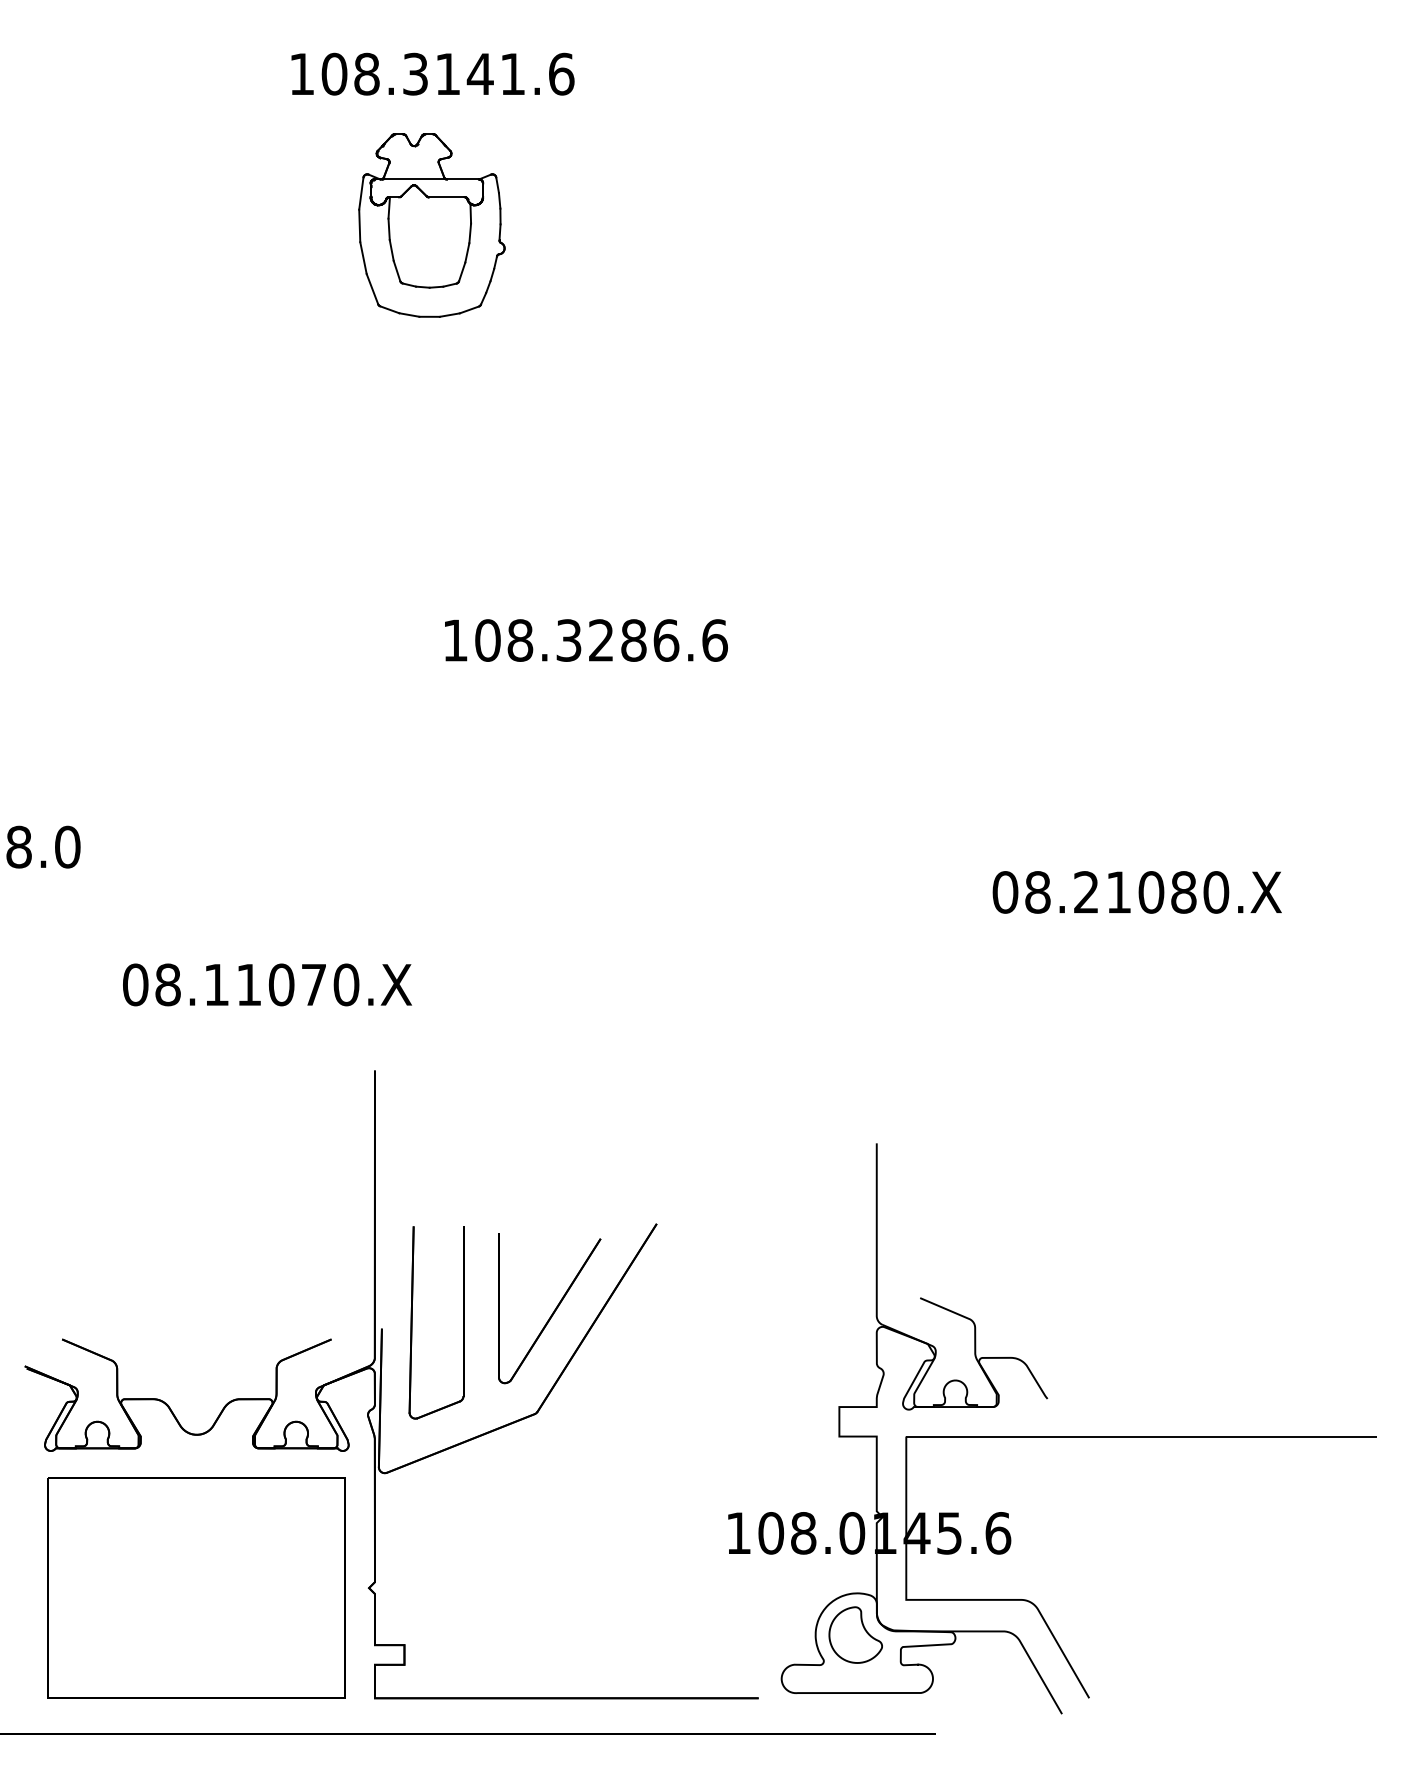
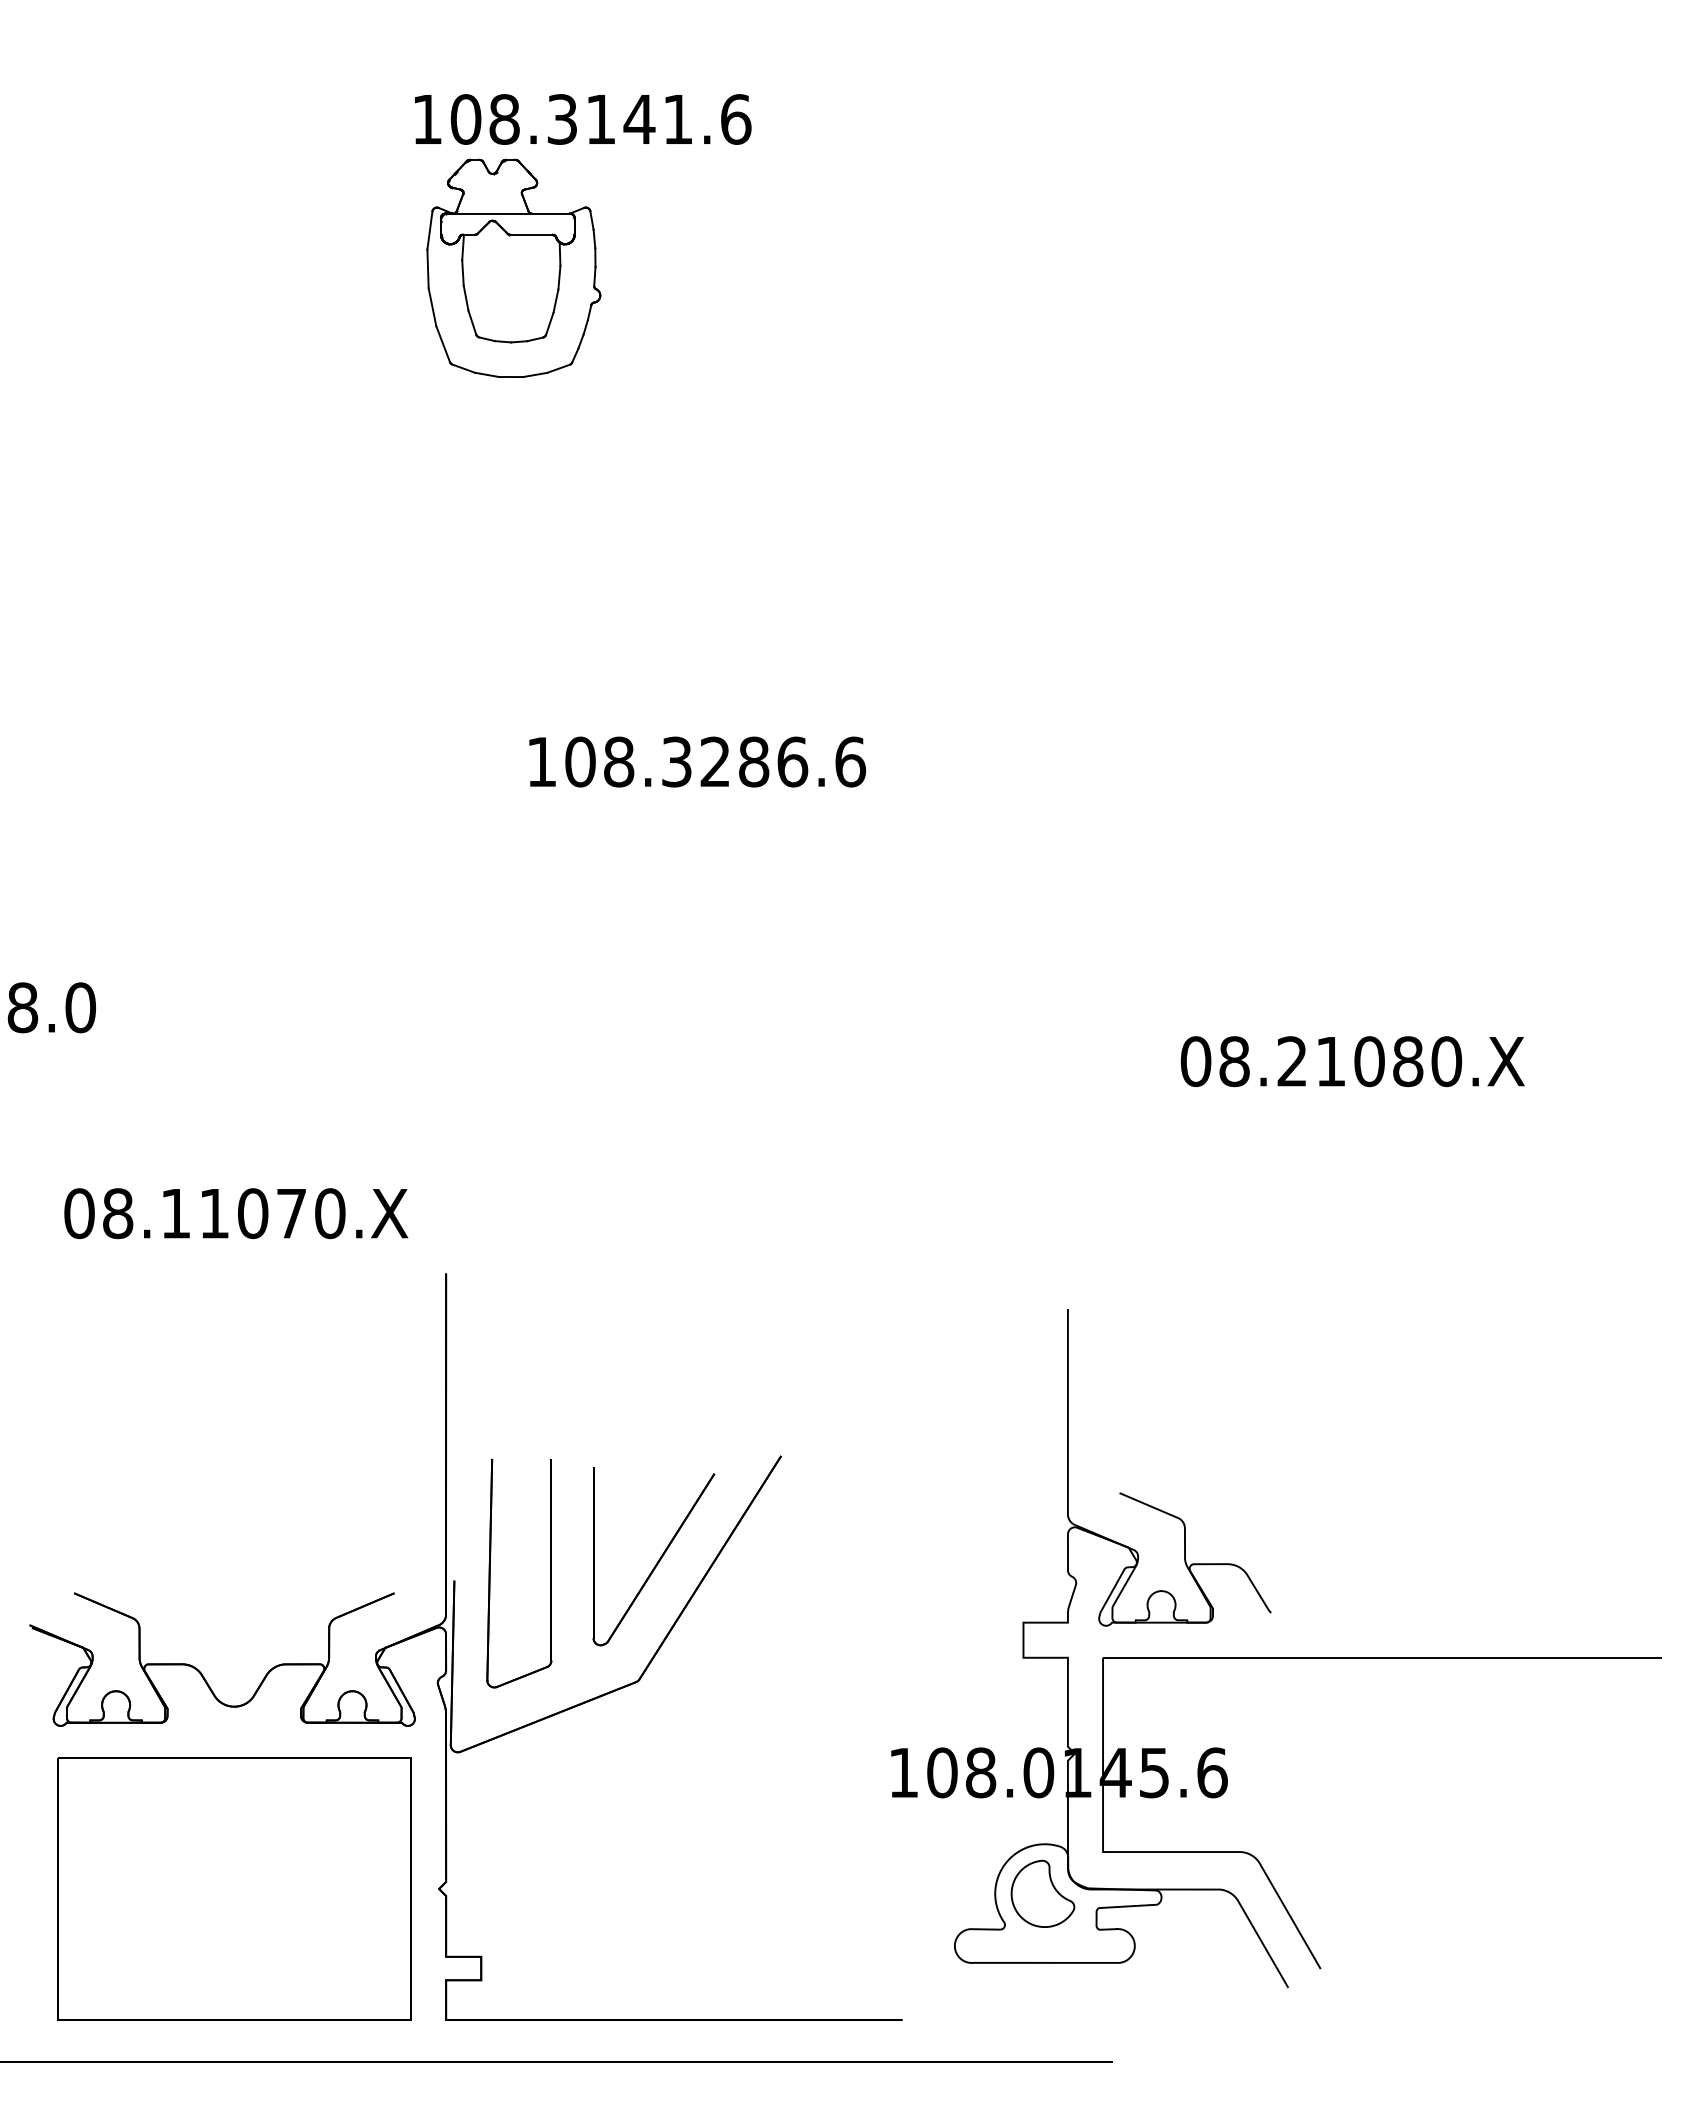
text: (433, 74) -> (583, 119), moved
text: (267, 984) -> (236, 1213), moved
part: (1052, 1436) -> (1276, 1657), moved

